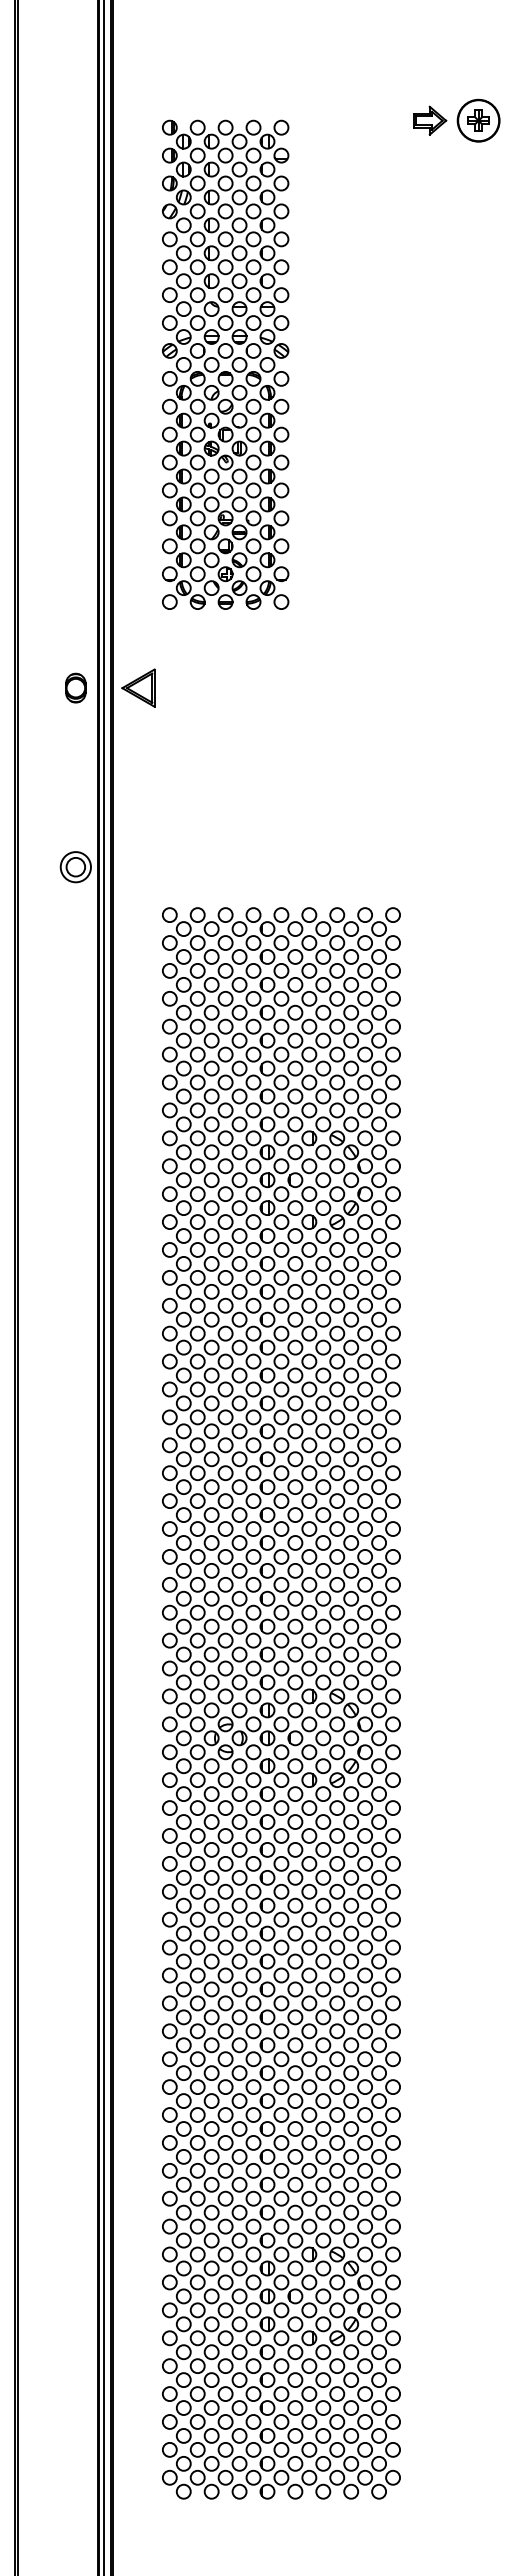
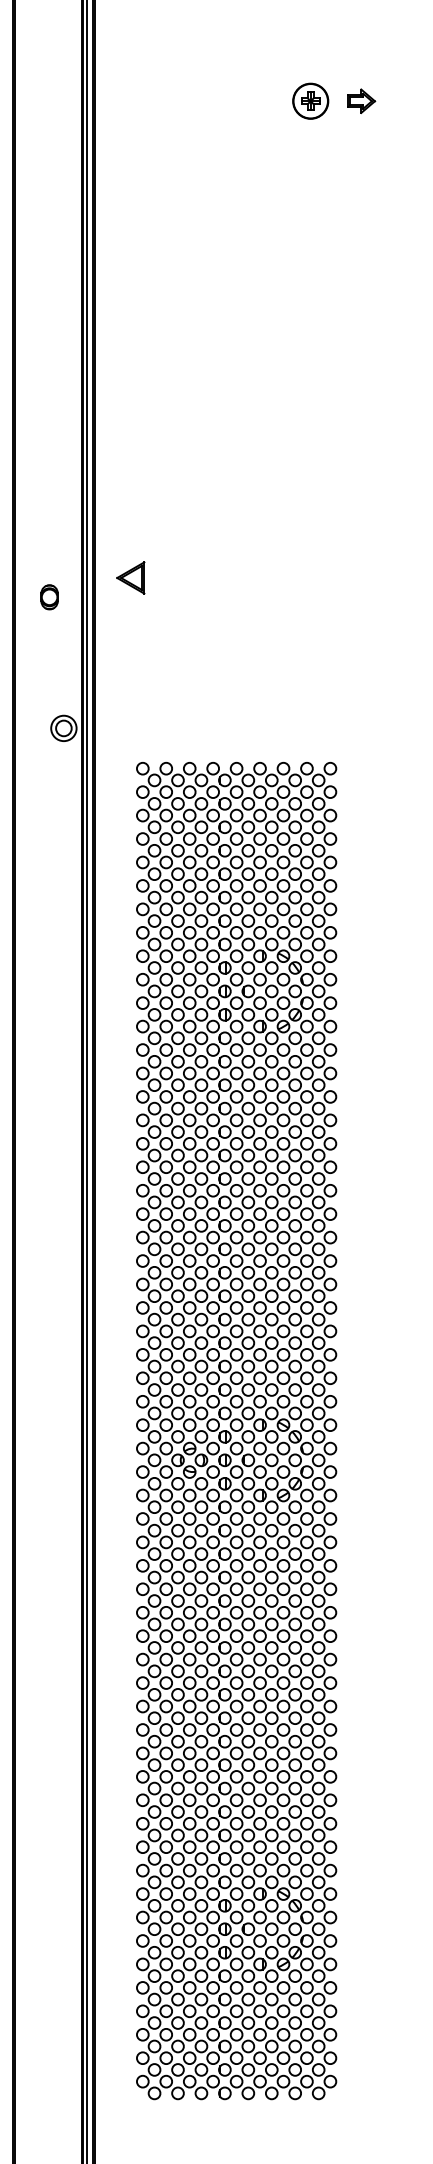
part: (478, 120) -> (310, 101), moved
part: (225, 364) -> (189, 306), removed
part: (75, 687) -> (49, 596), moved
part: (138, 687) -> (130, 577), moved

